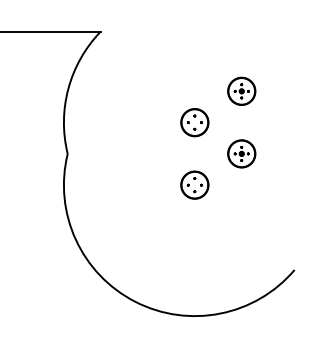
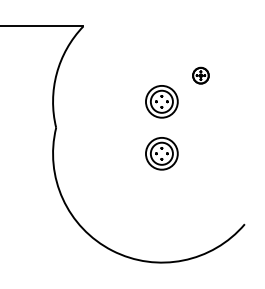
part: (241, 90) -> (200, 75), size x0.7
circle: (194, 122) -> (161, 101), size x1.4
part: (241, 153) -> (200, 127), removed
circle: (194, 184) -> (161, 153), size x1.4

